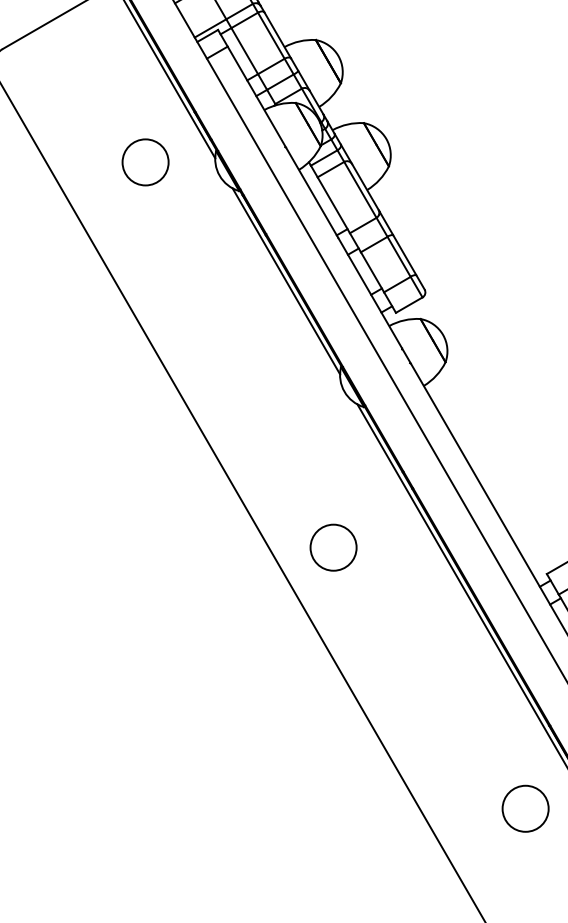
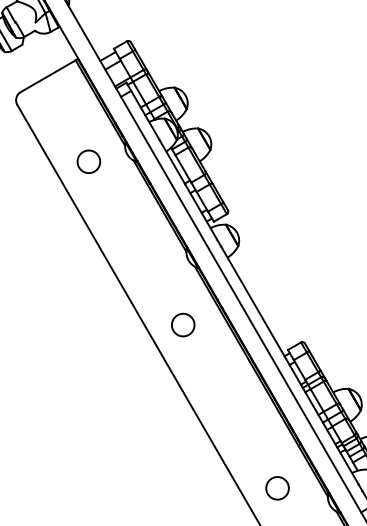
circle: (144, 161) -> (88, 161), moved
circle: (334, 546) -> (183, 324), moved
circle: (525, 809) -> (277, 488), moved

